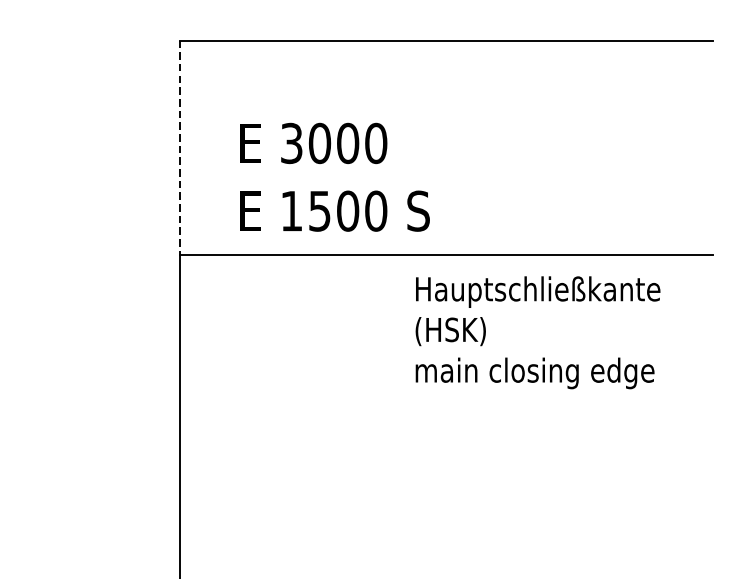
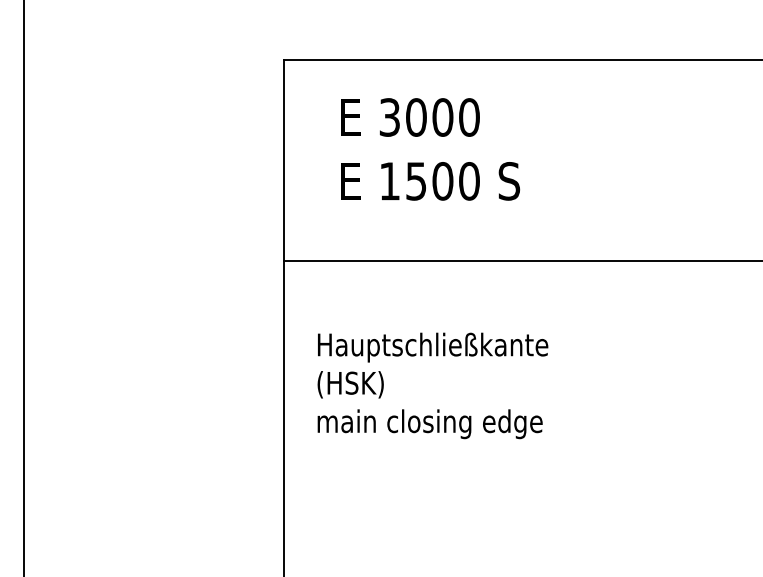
line: (179, 147) -> (284, 160), dashed -> solid
text: (334, 177) -> (430, 149), moved
text: (537, 332) -> (432, 385), moved

